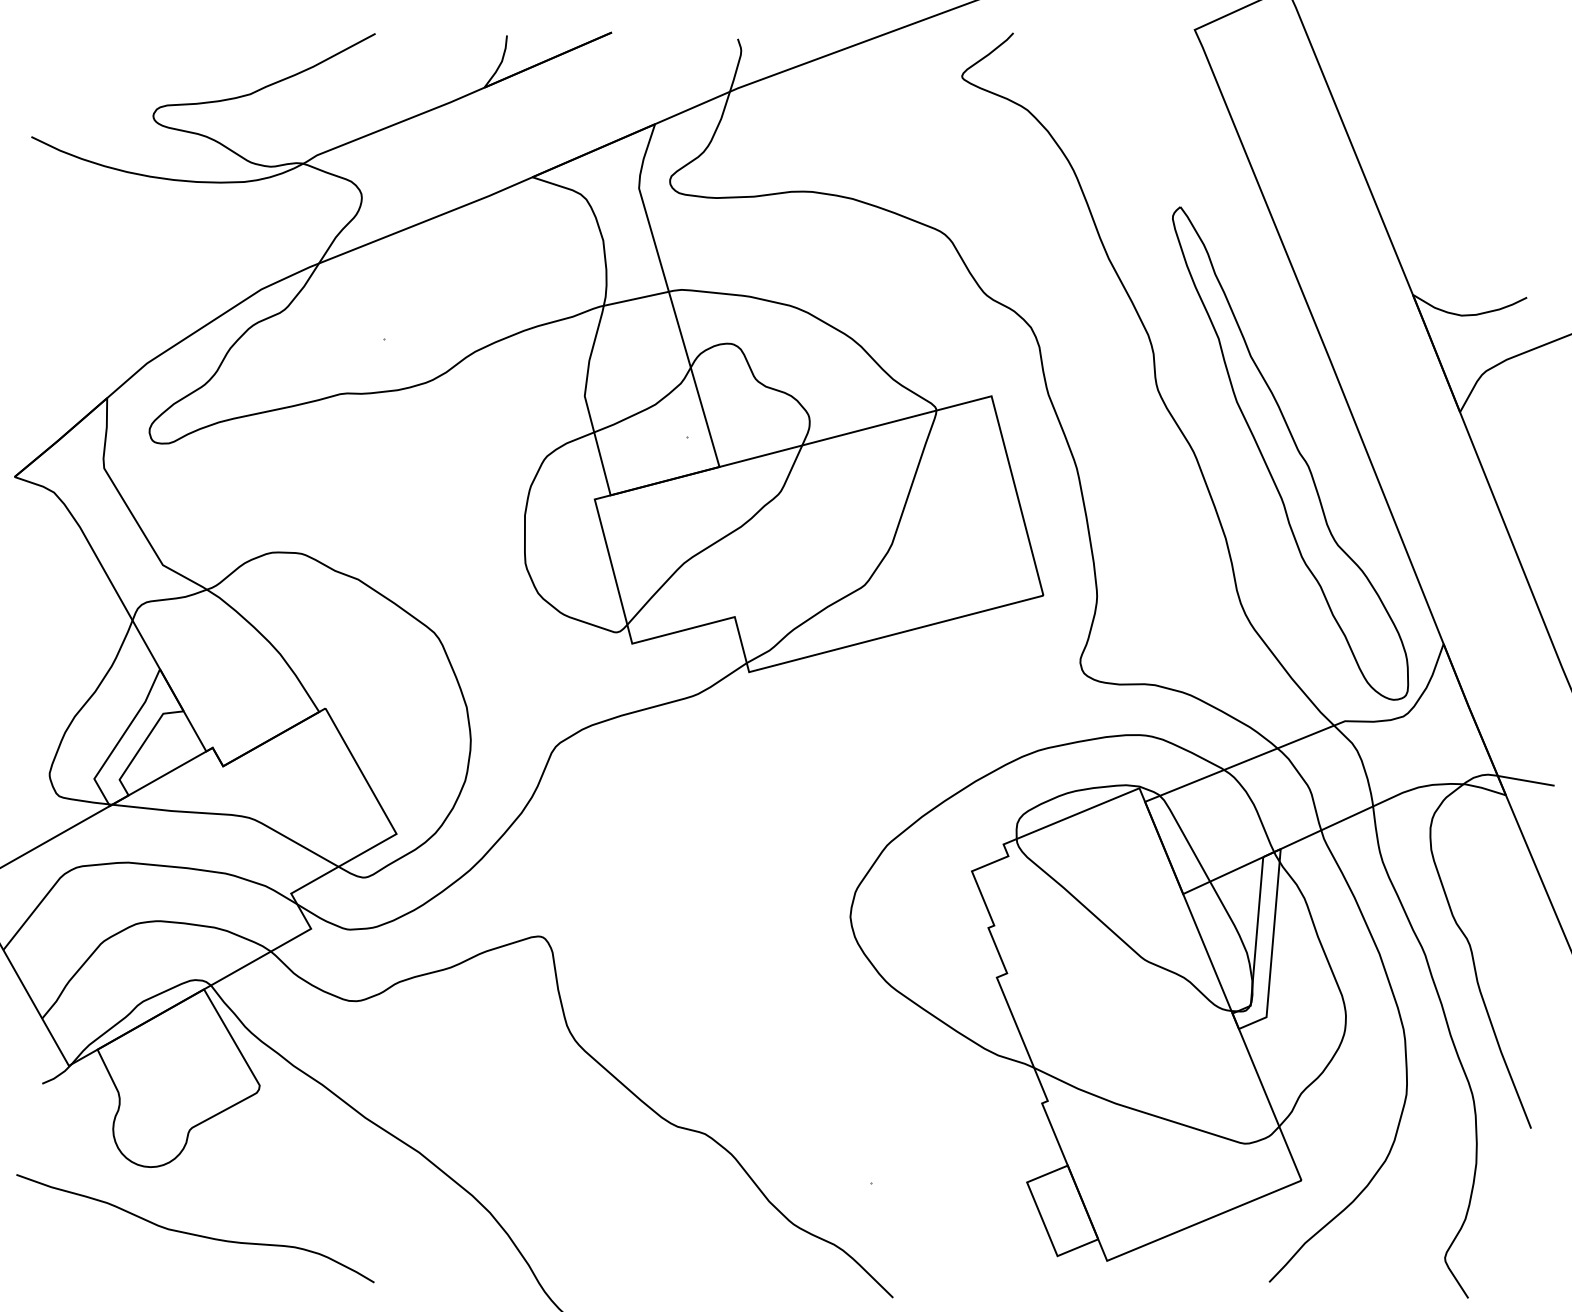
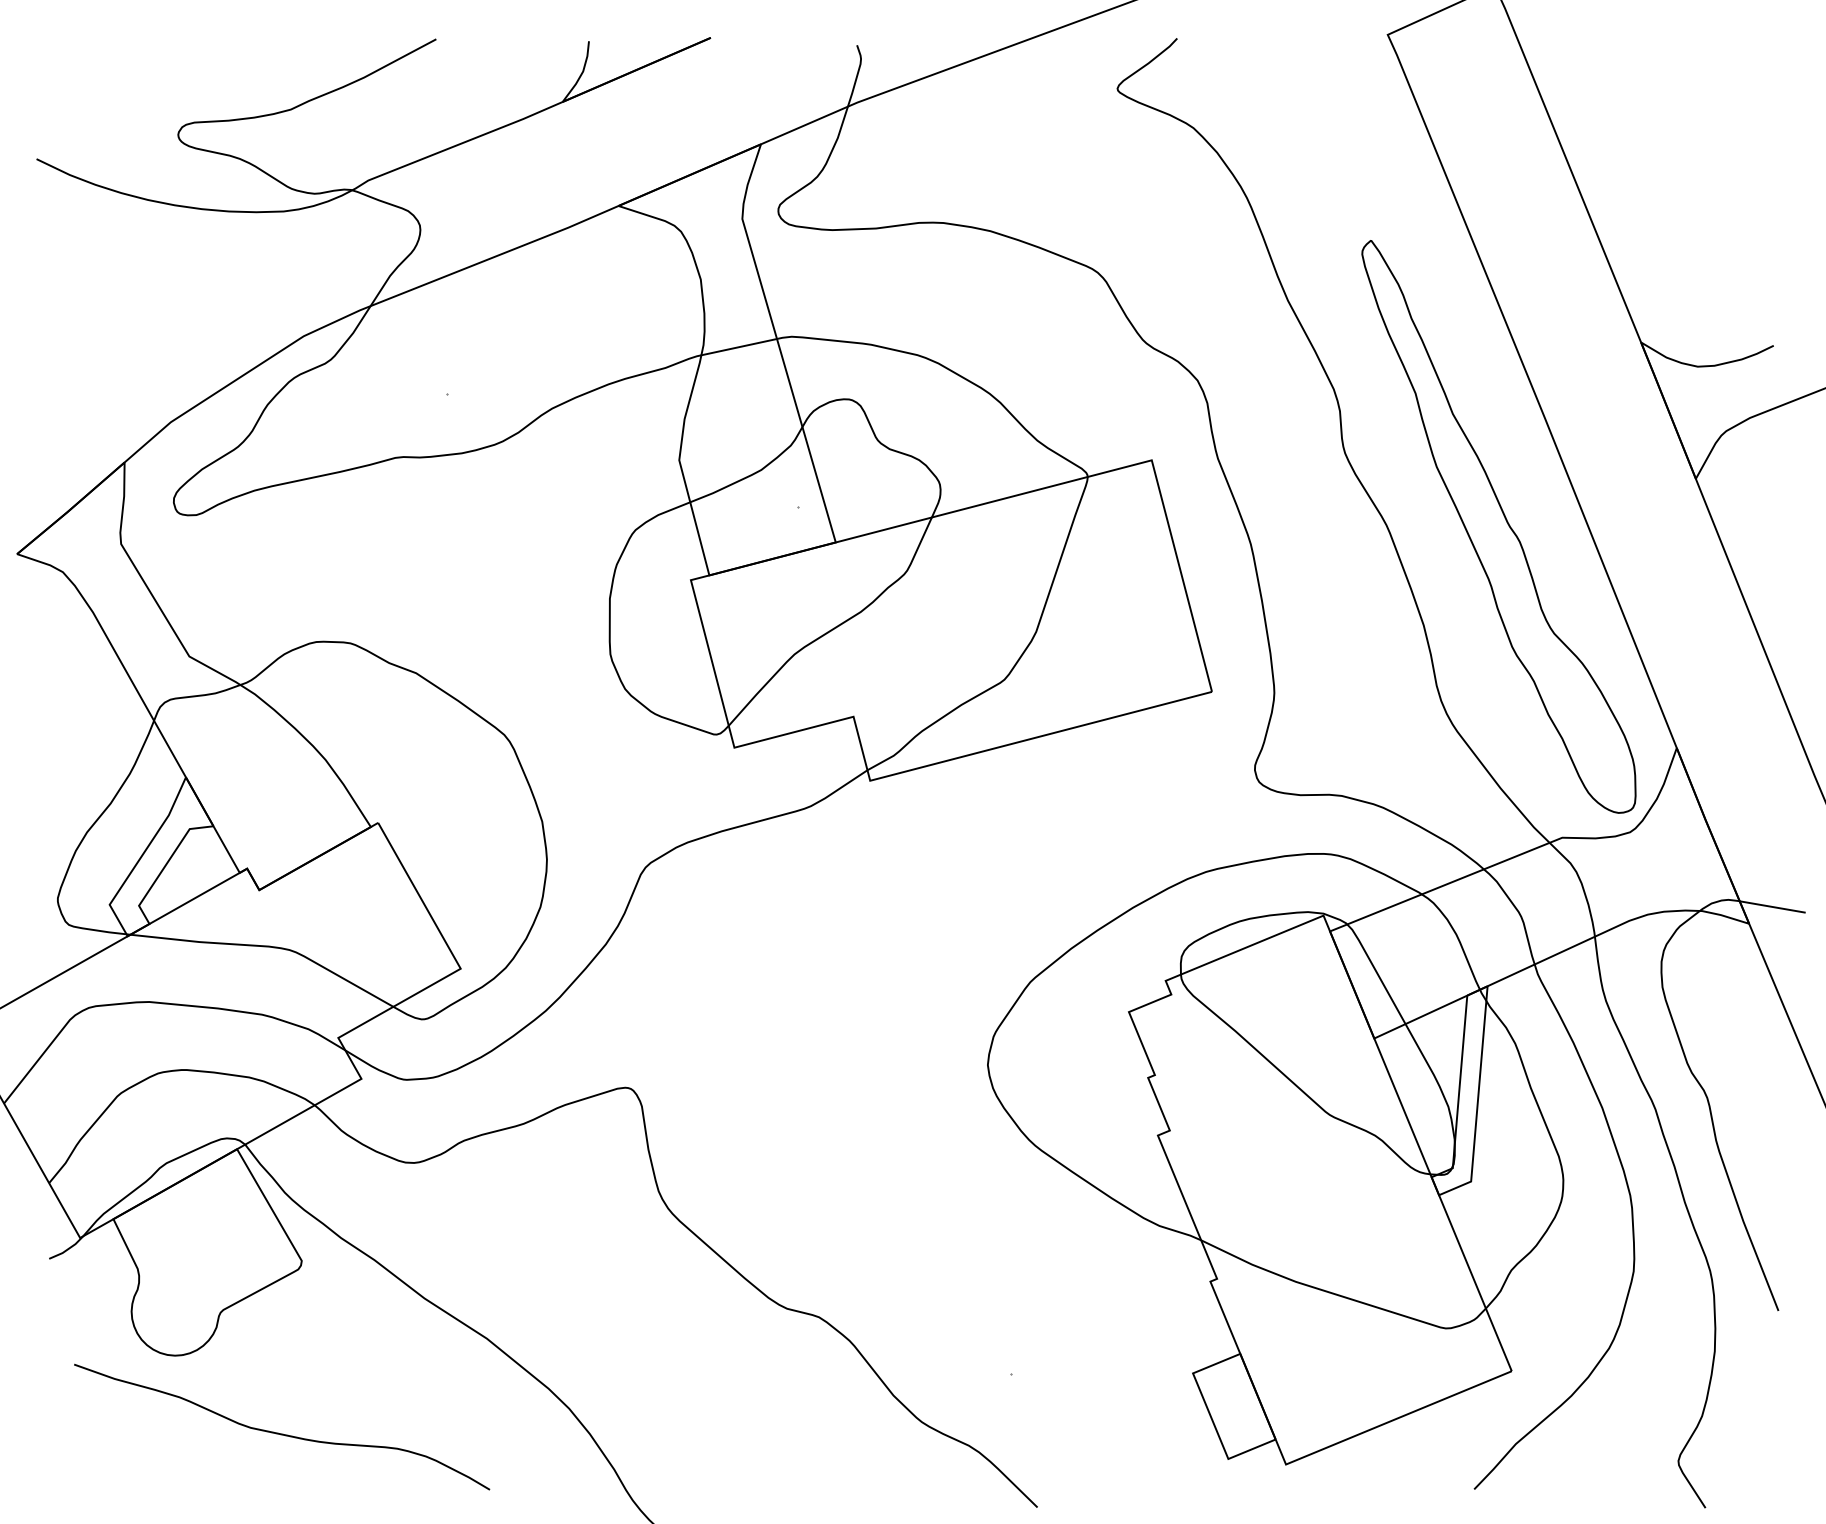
curve: (195, 1234) -> (282, 1433), moved

